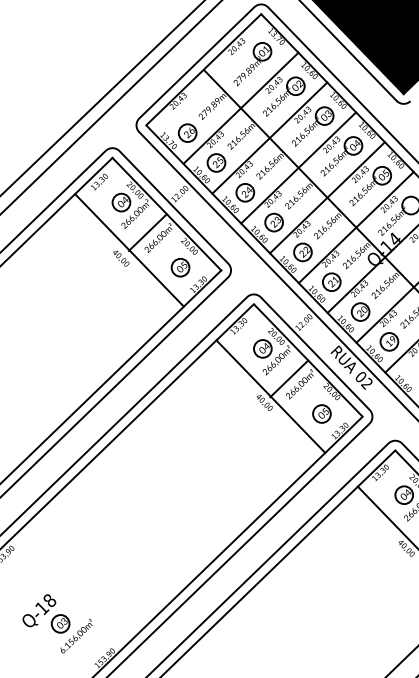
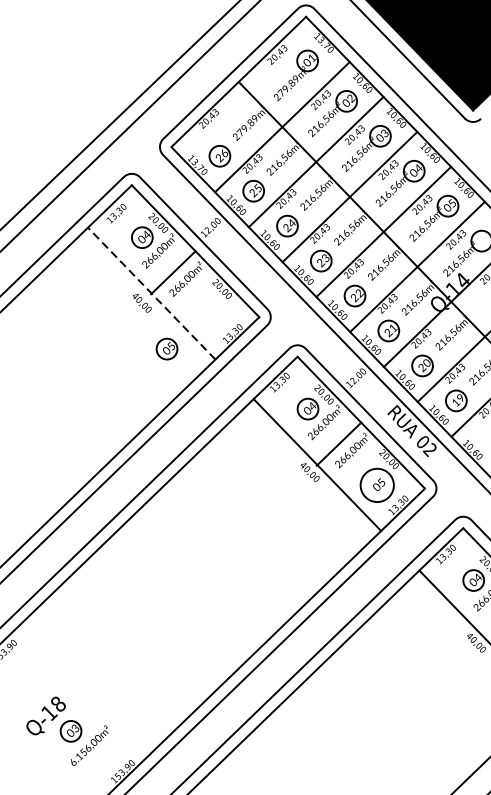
line: (129, 250) -> (151, 293), solid -> dashed
part: (180, 267) -> (166, 348), moved
circle: (321, 413) -> (376, 484), size x1.6

